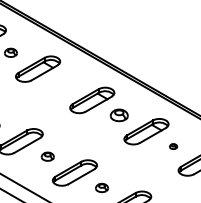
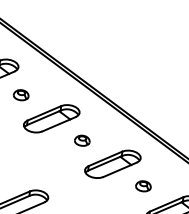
part: (65, 84) -> (21, 95), added
part: (119, 115) -> (82, 140), size x0.71
part: (173, 146) -> (143, 186), size x1.67

